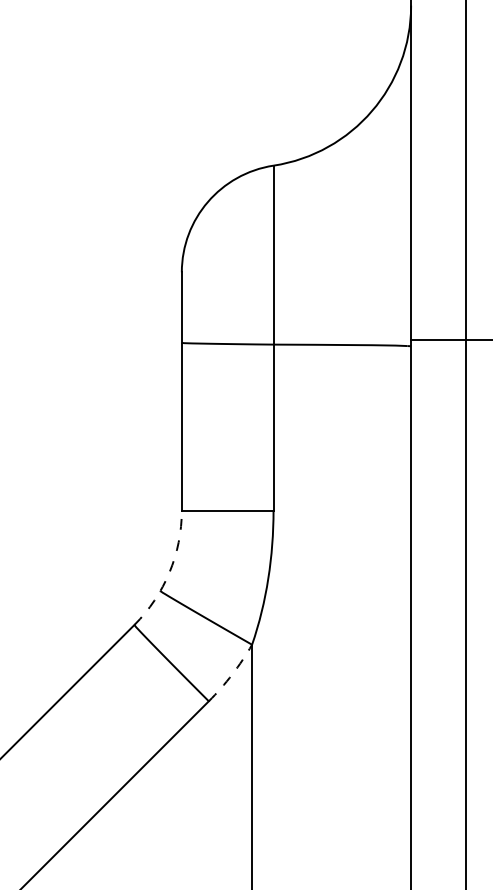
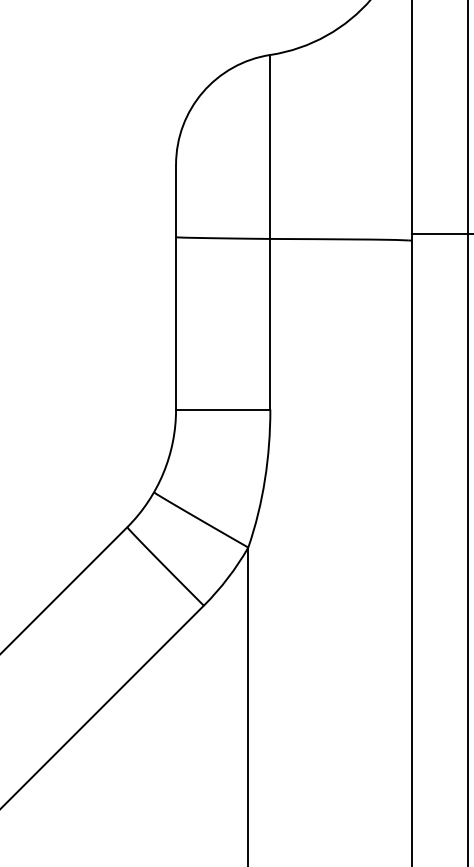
arc: (169, 572) -> (163, 473), dashed -> solid
arc: (232, 674) -> (228, 578), dashed -> solid

